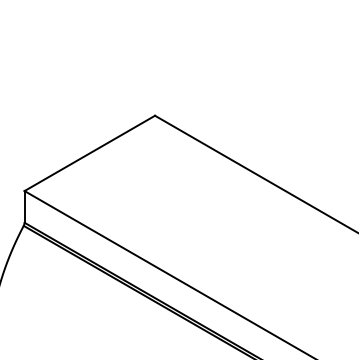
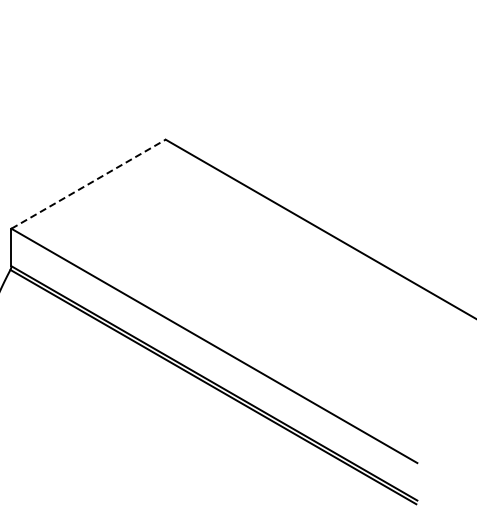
line: (90, 152) -> (89, 183), solid -> dashed

